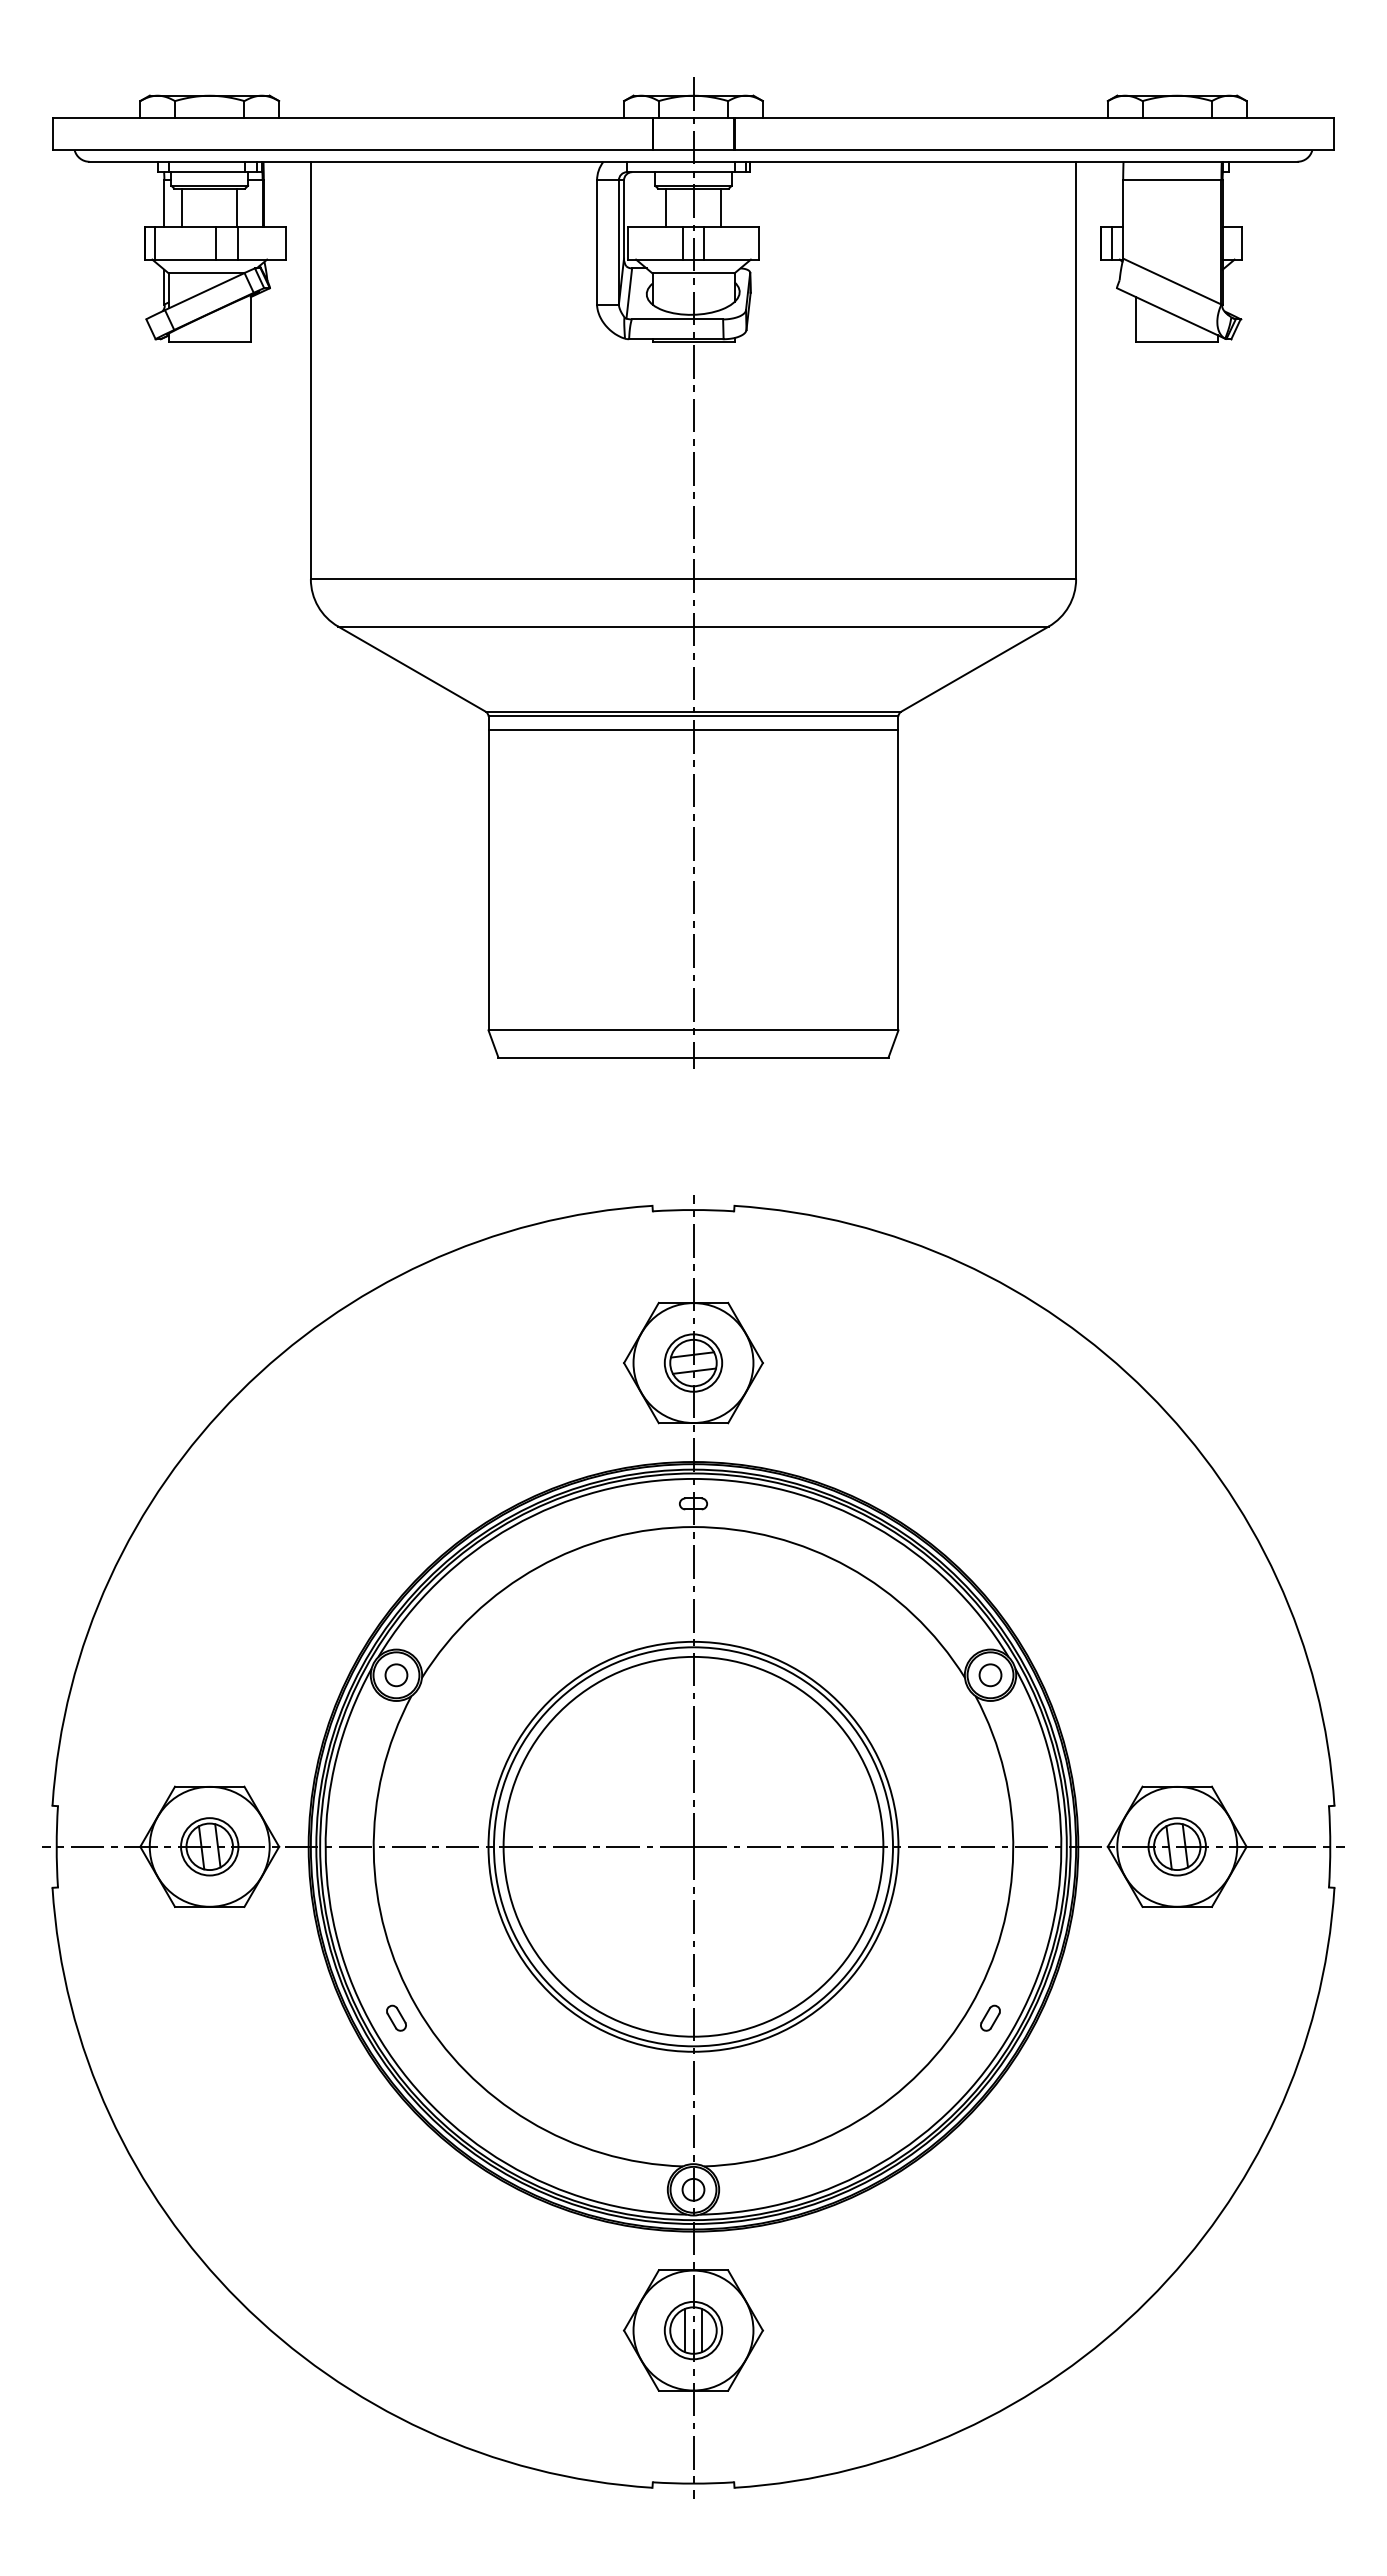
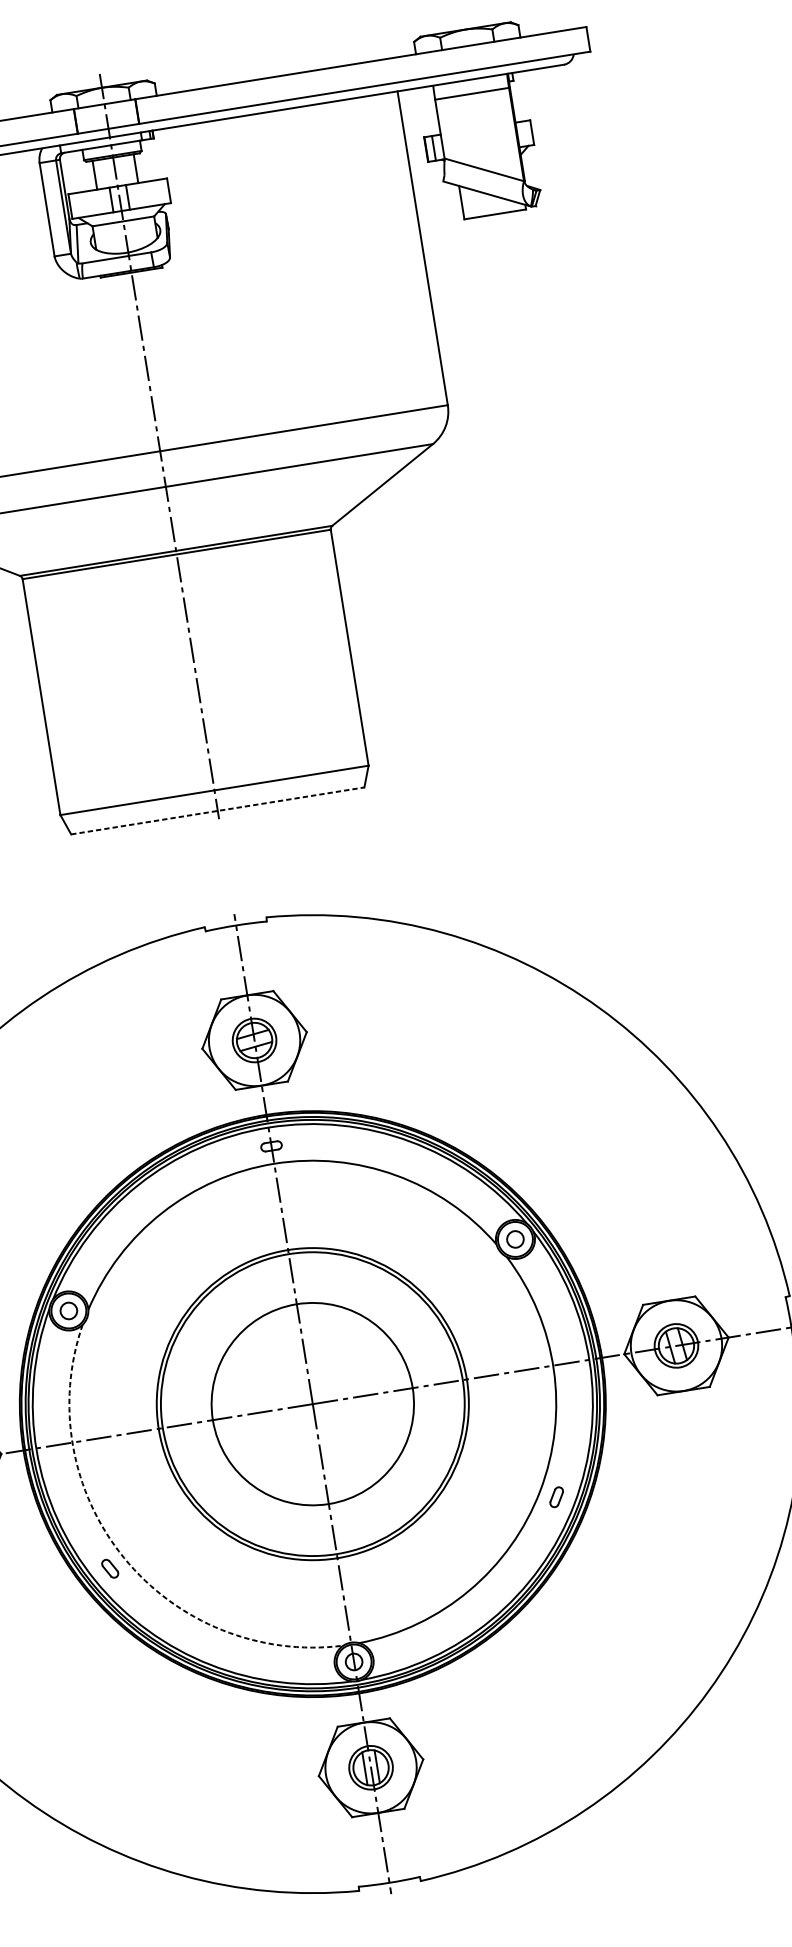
line: (693, 729) -> (178, 564), removed
line: (693, 1057) -> (217, 810), solid -> dashed
circle: (693, 1846) -> (312, 1403), size x0.7
arc: (416, 2006) -> (123, 1557), solid -> dashed

